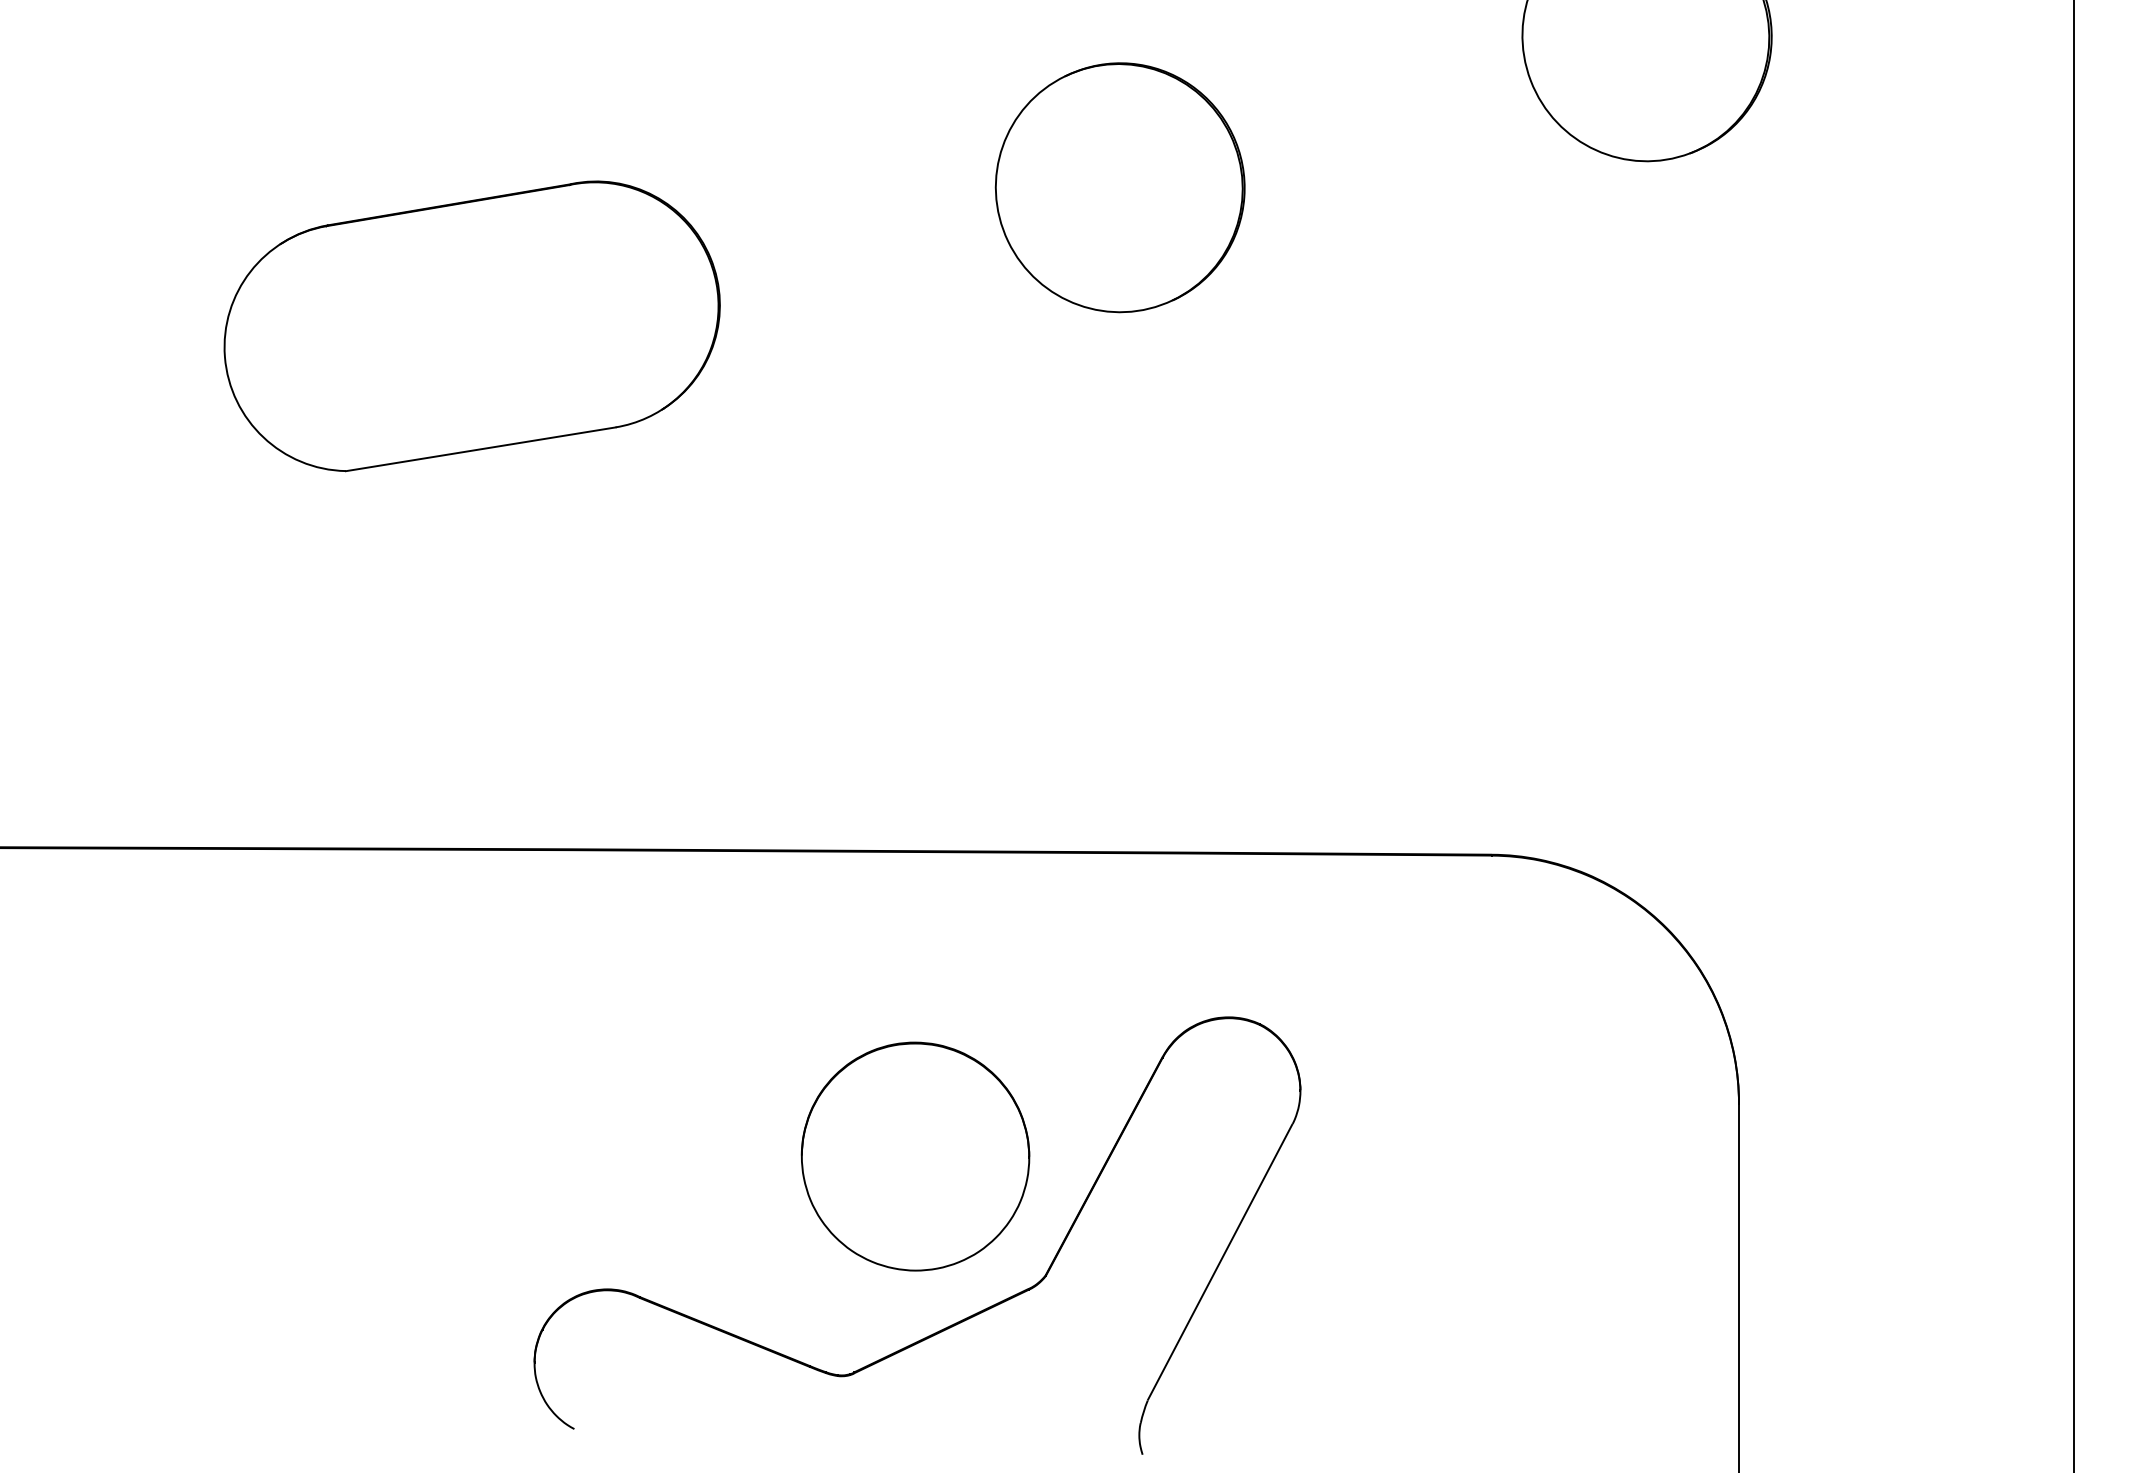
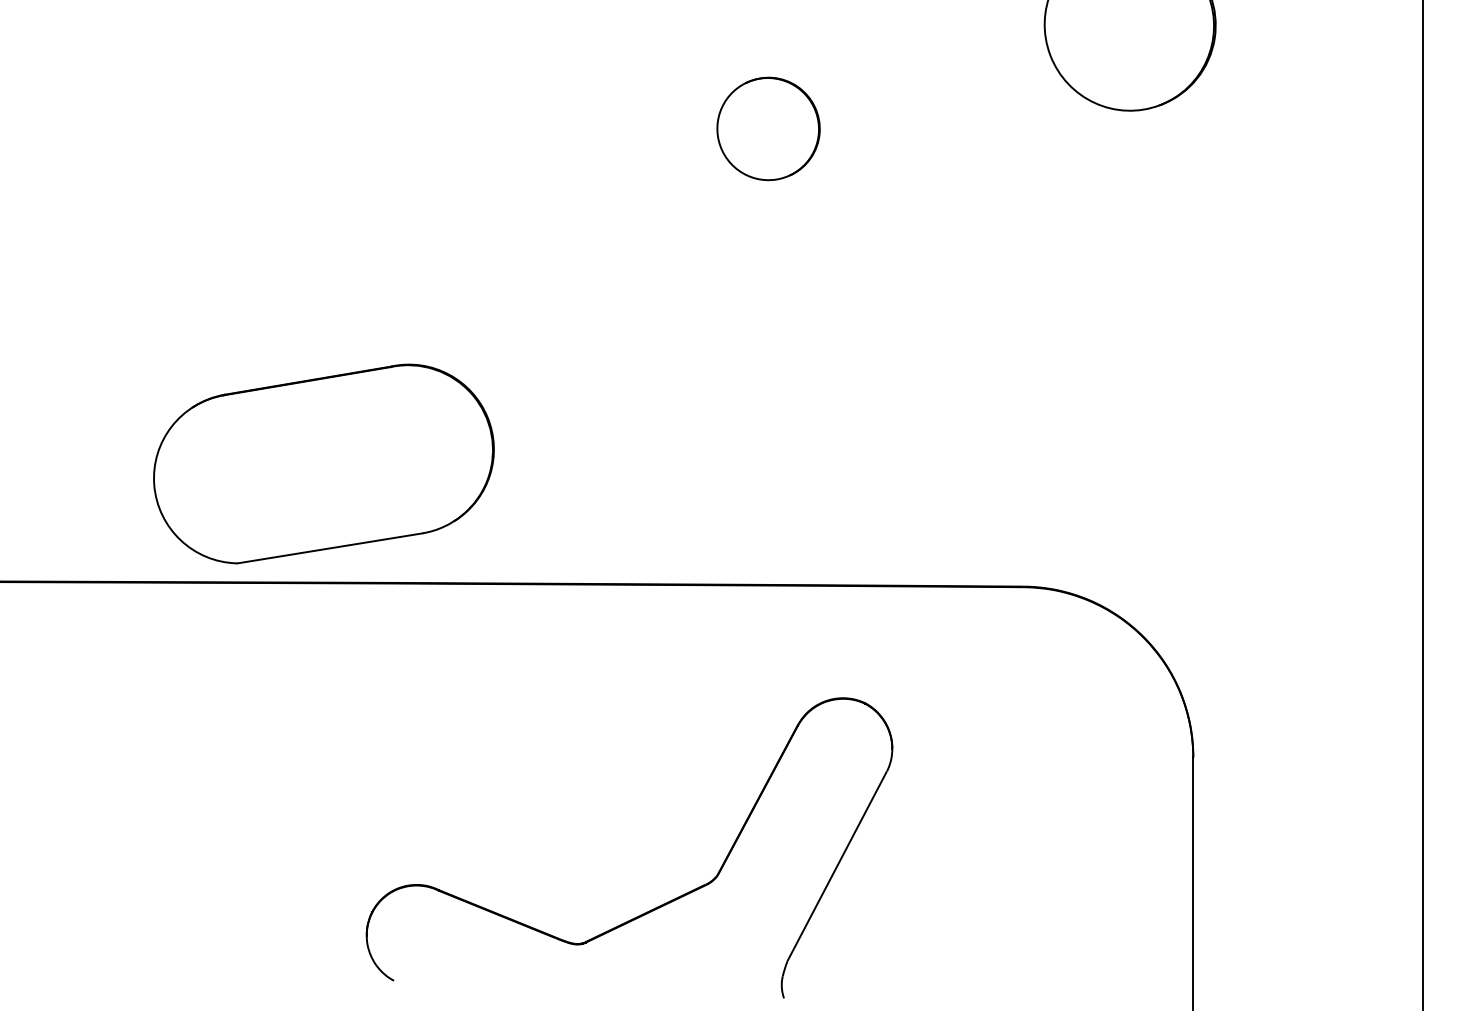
part: (1120, 187) -> (768, 128), size x0.6
part: (471, 325) -> (323, 463), moved
part: (915, 1156) -> (628, 793), removed

